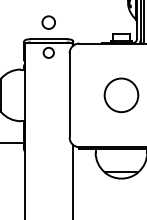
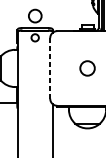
circle: (48, 22) -> (34, 15), size x1.4
line: (69, 94) -> (50, 67), solid -> dashed
circle: (121, 95) -> (87, 68), size x0.6

